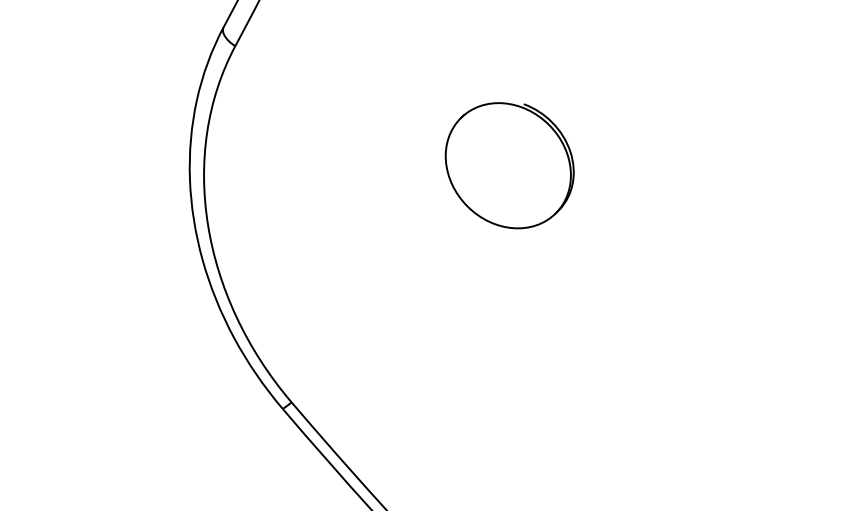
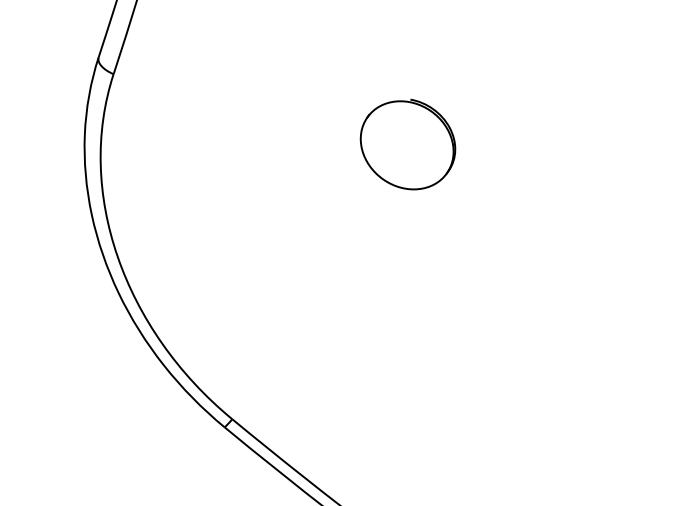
part: (509, 165) -> (407, 144), size x0.71

